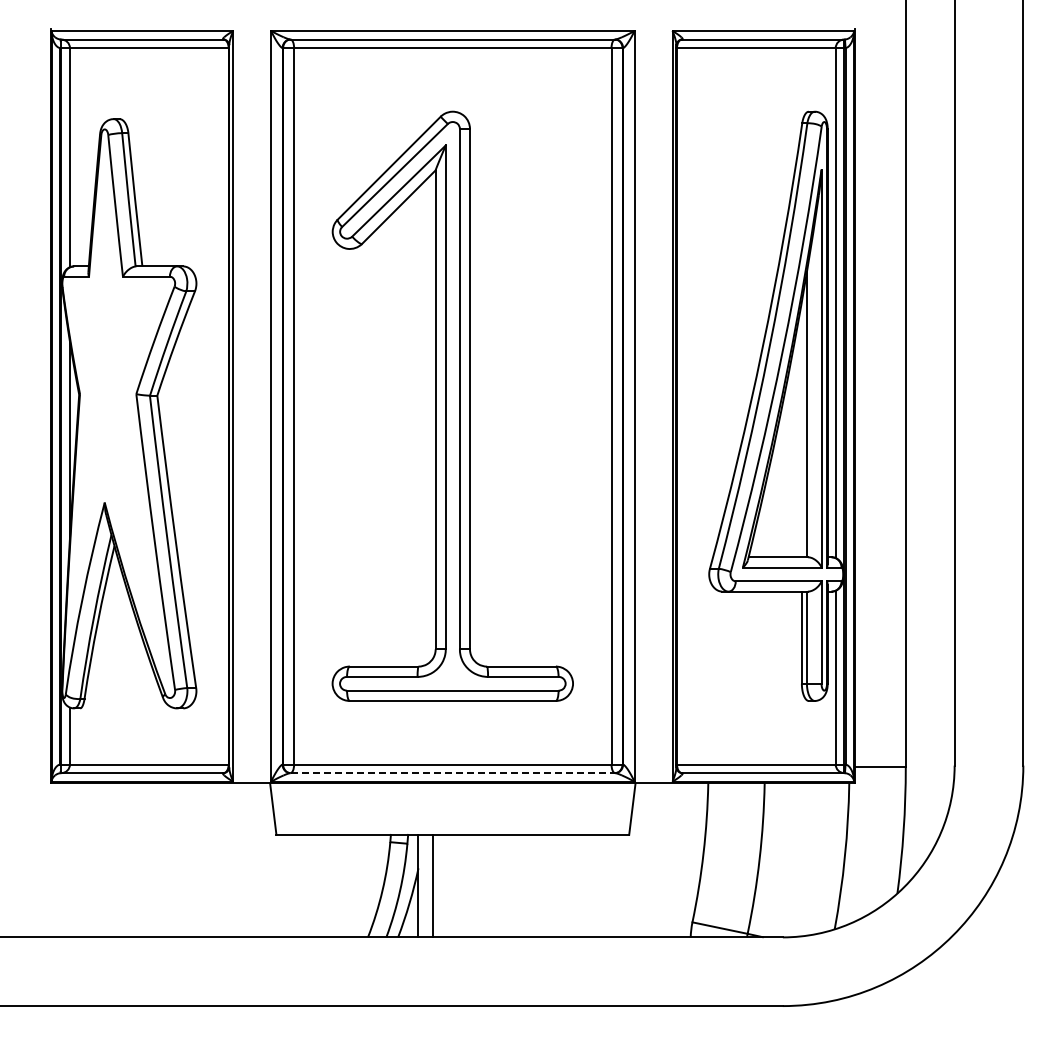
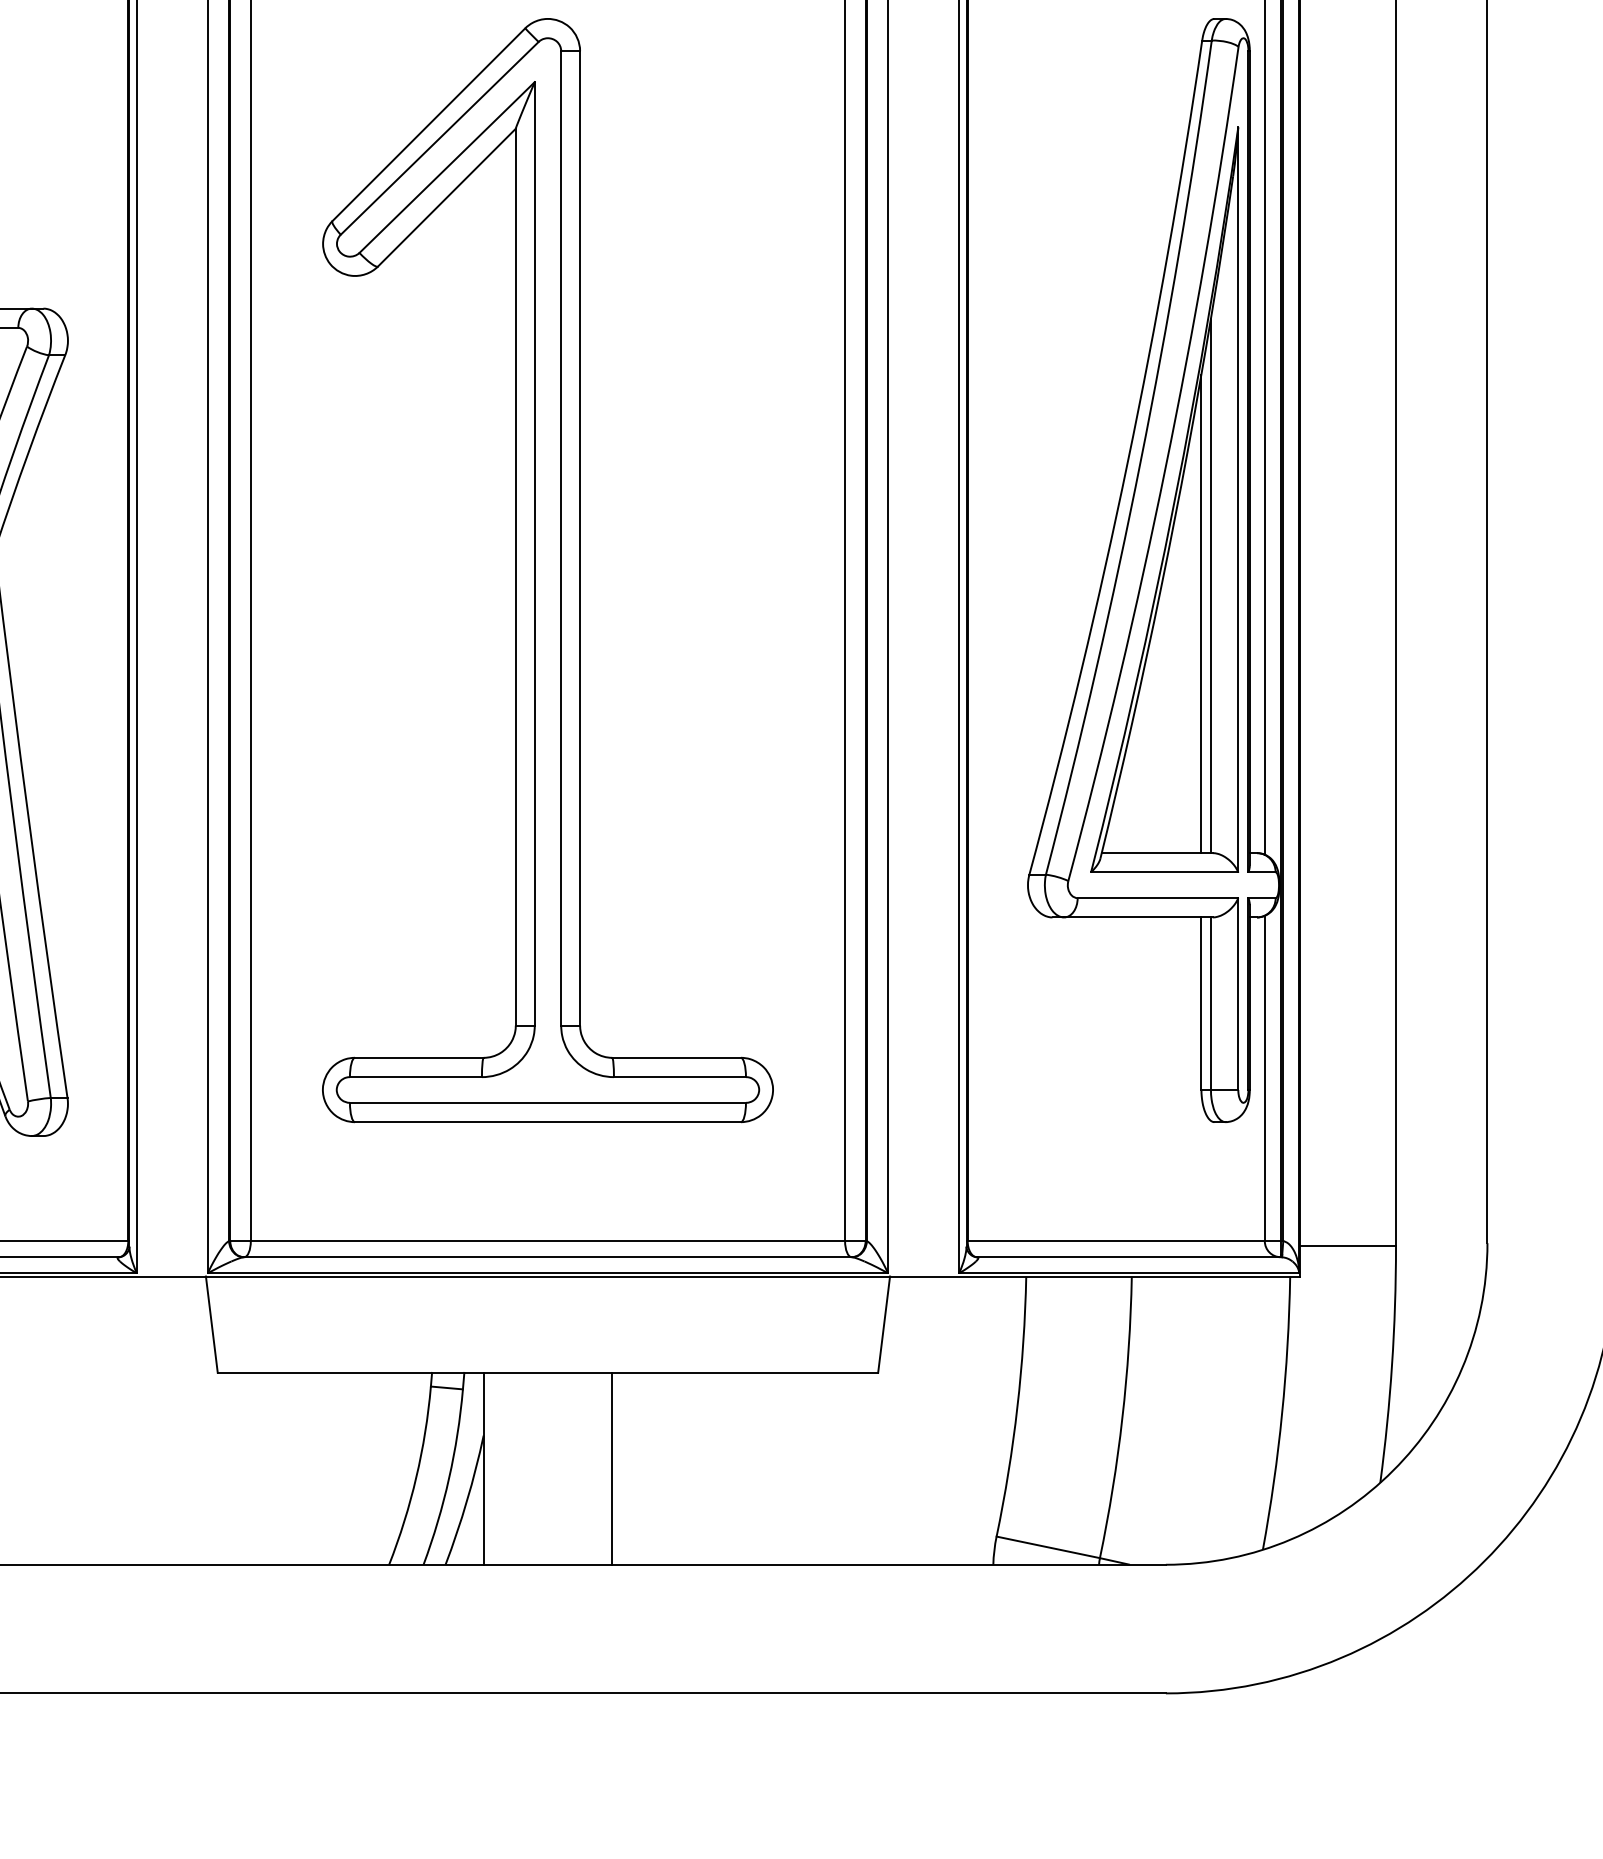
line: (801, 429) -> (1200, 613), added
line: (453, 773) -> (549, 1257), dashed -> solid
line: (433, 885) -> (612, 1467), moved

